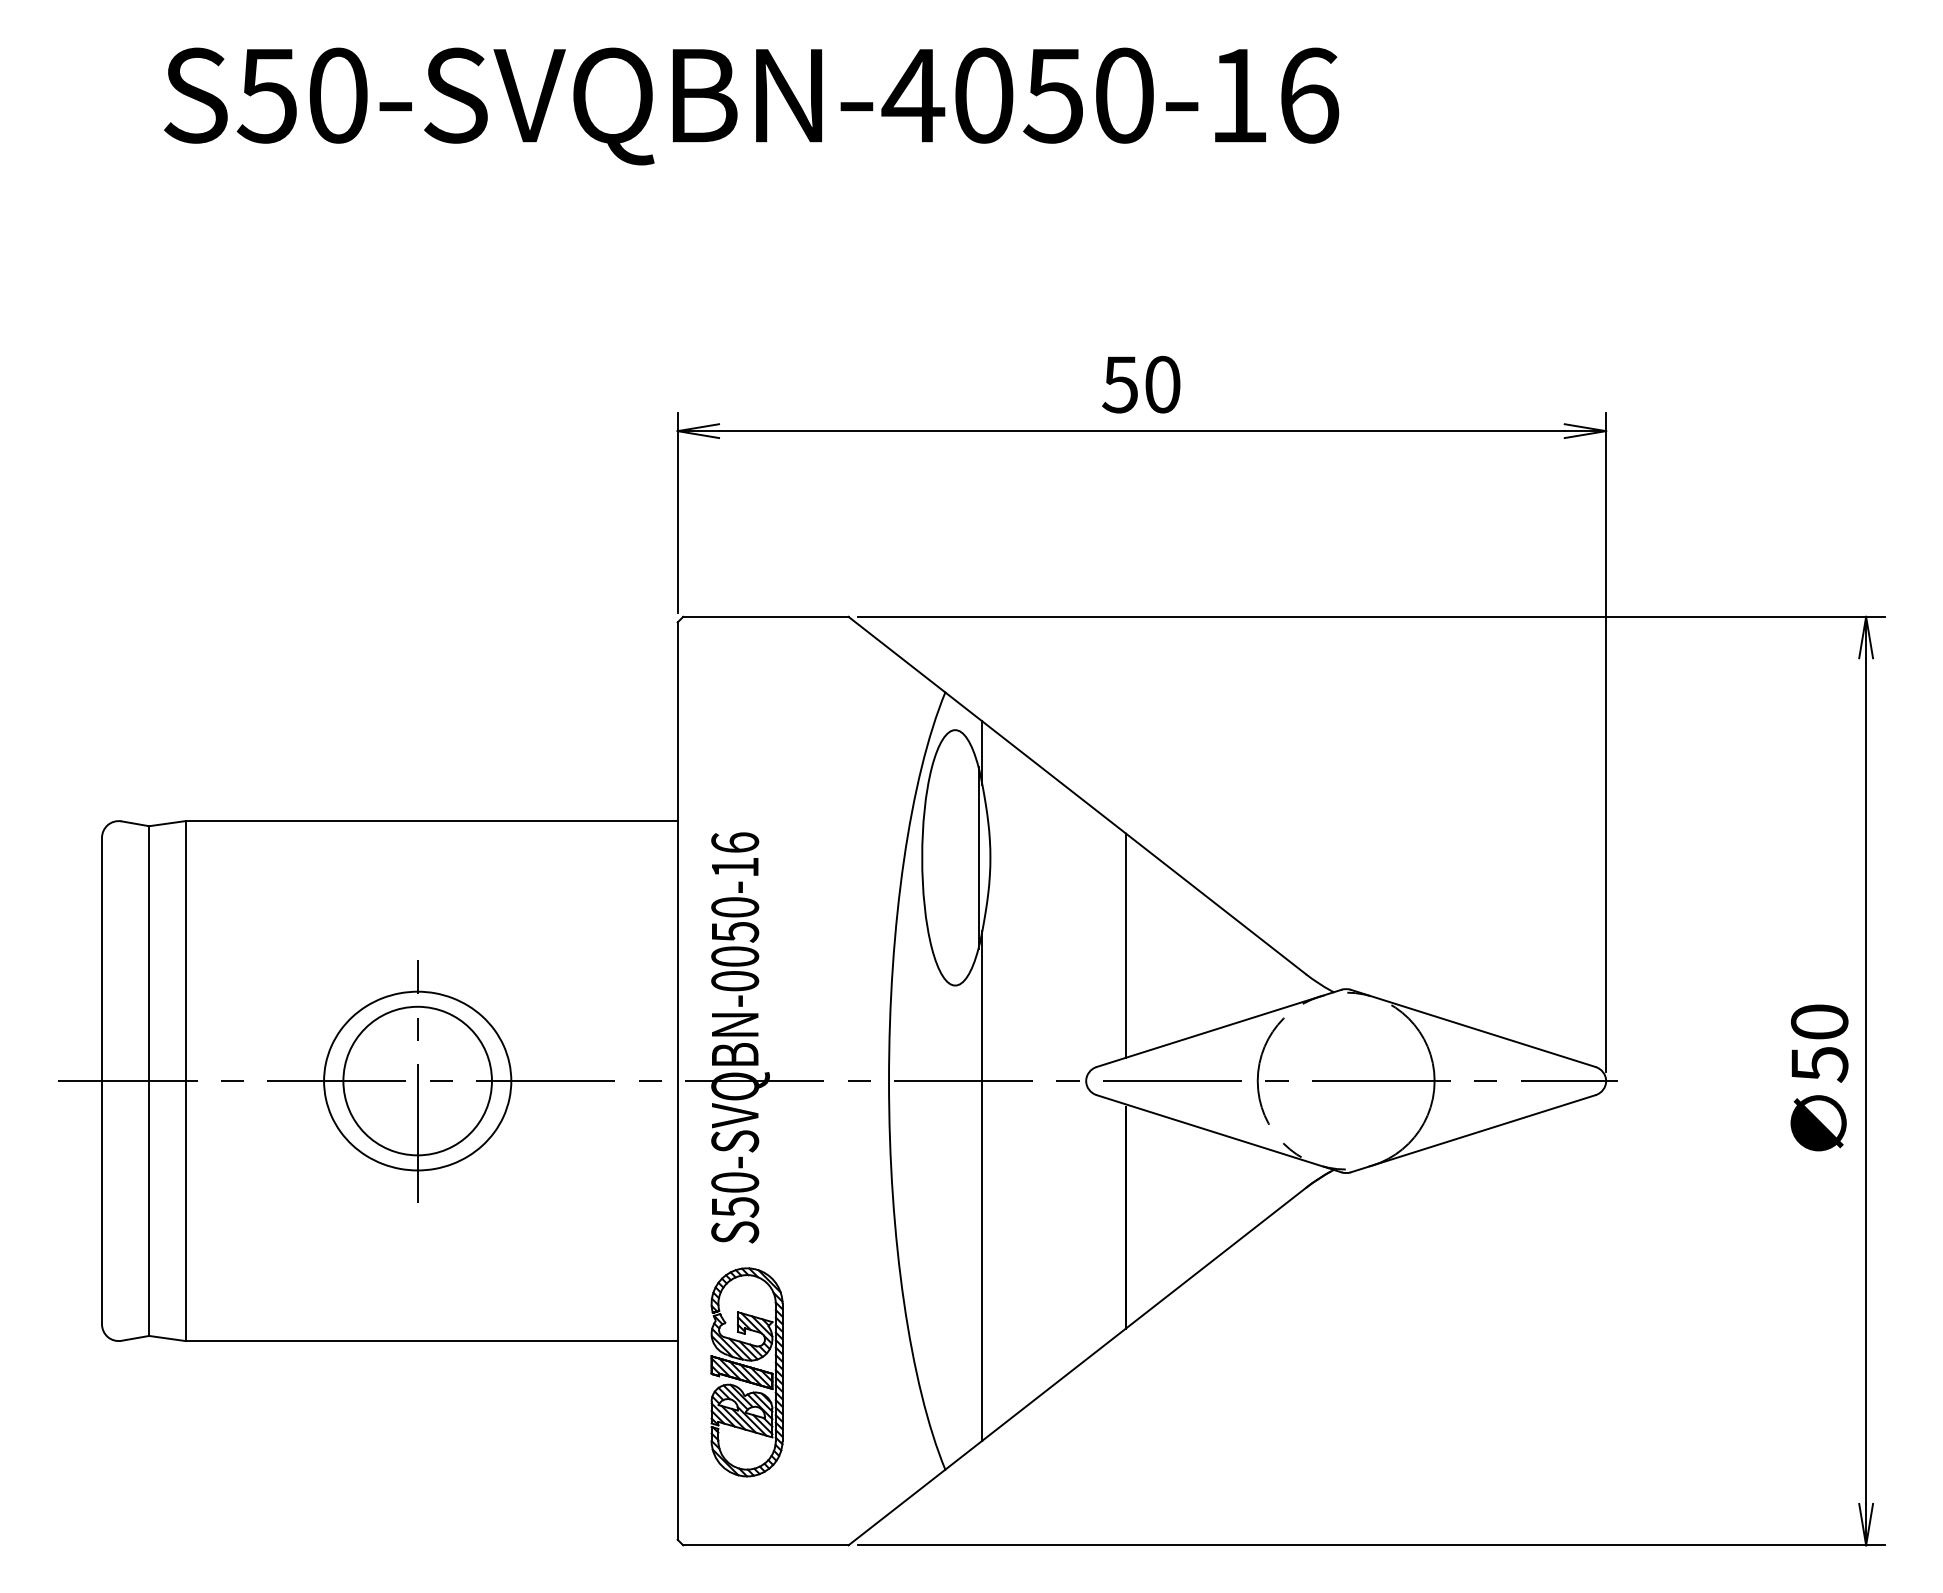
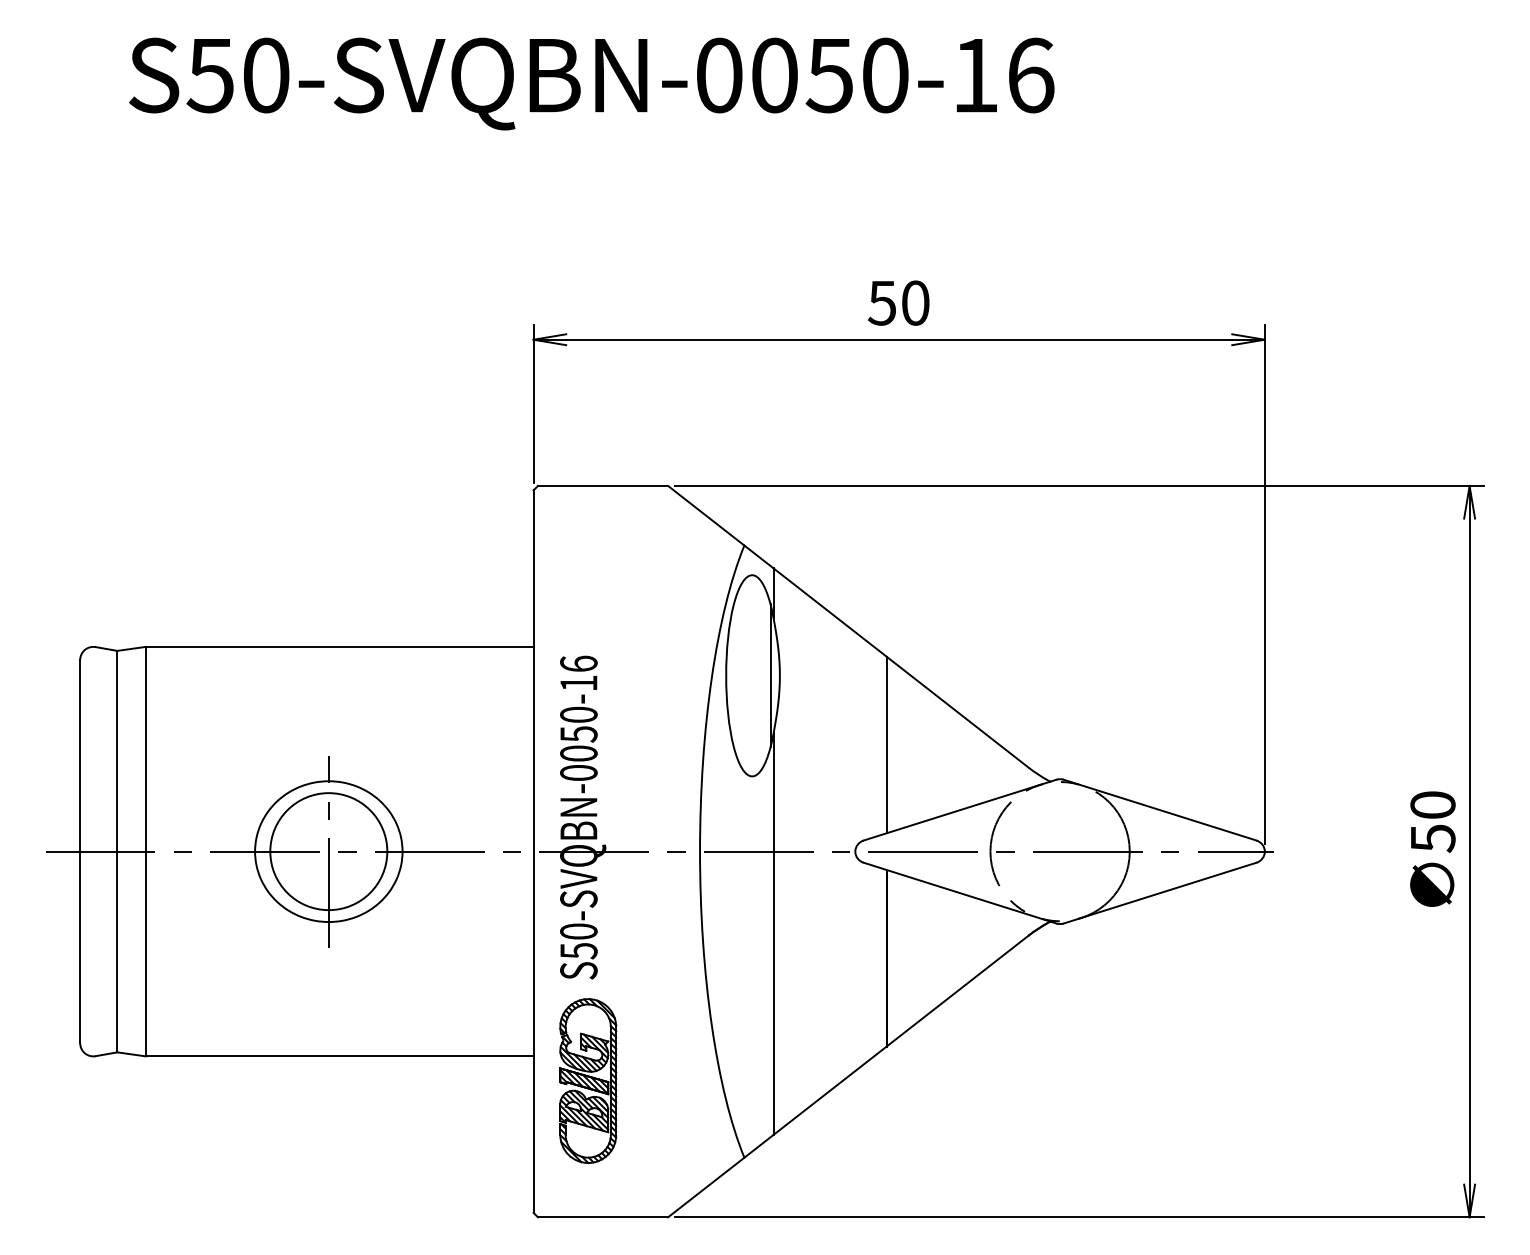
text: (913, 95) -> (719, 75), S50-SVQBN-4050-16 -> S50-SVQBN-0050-16

